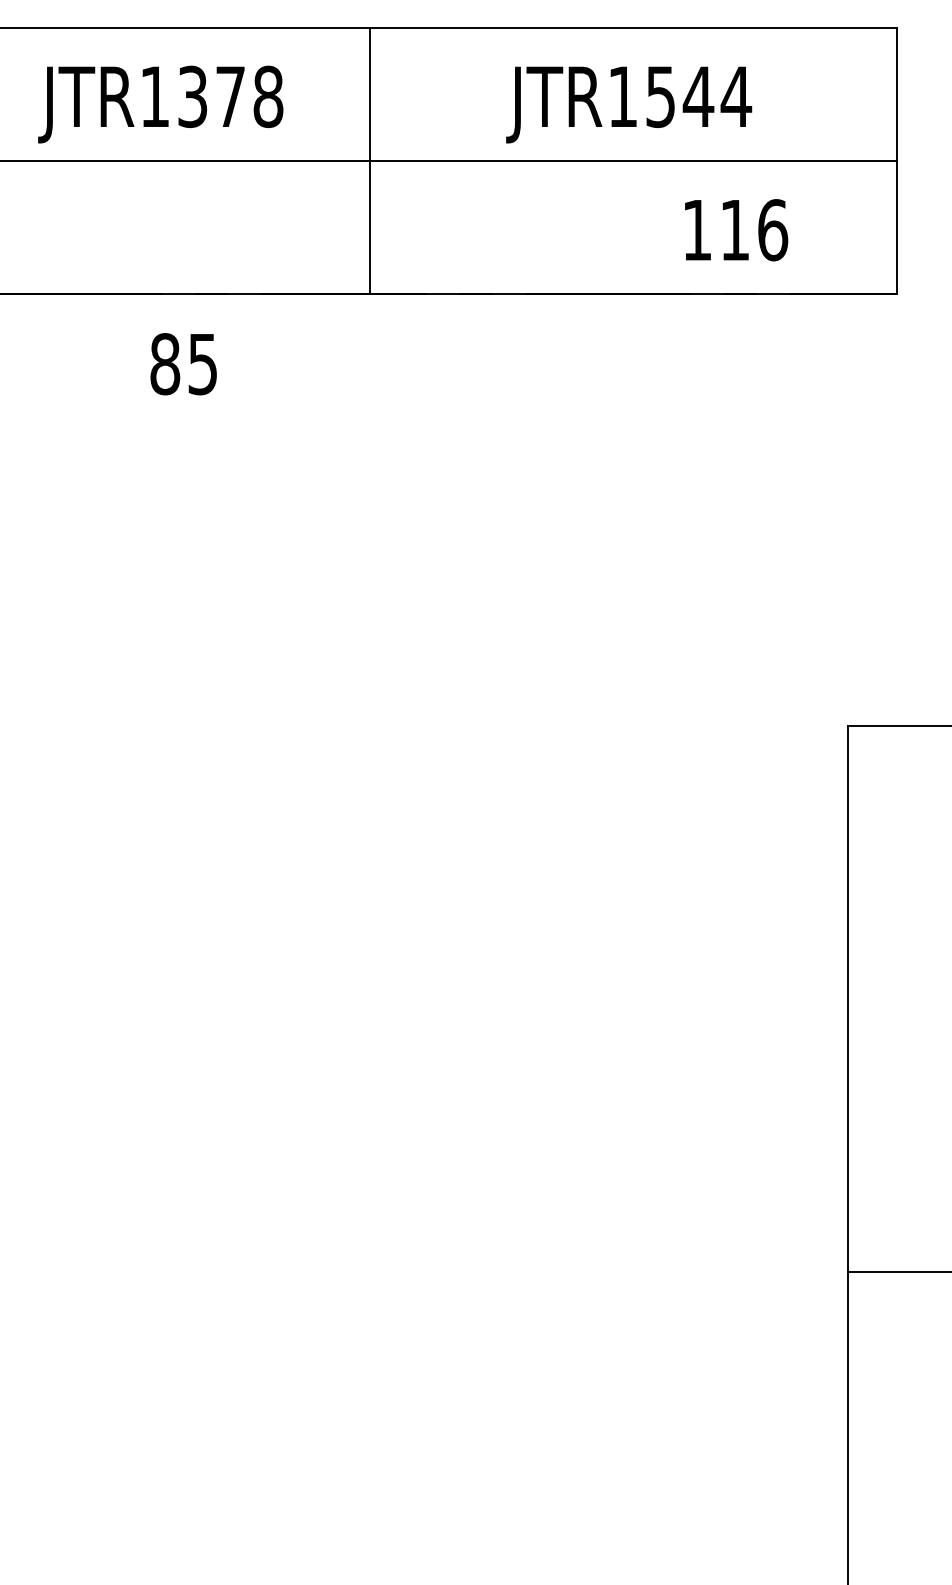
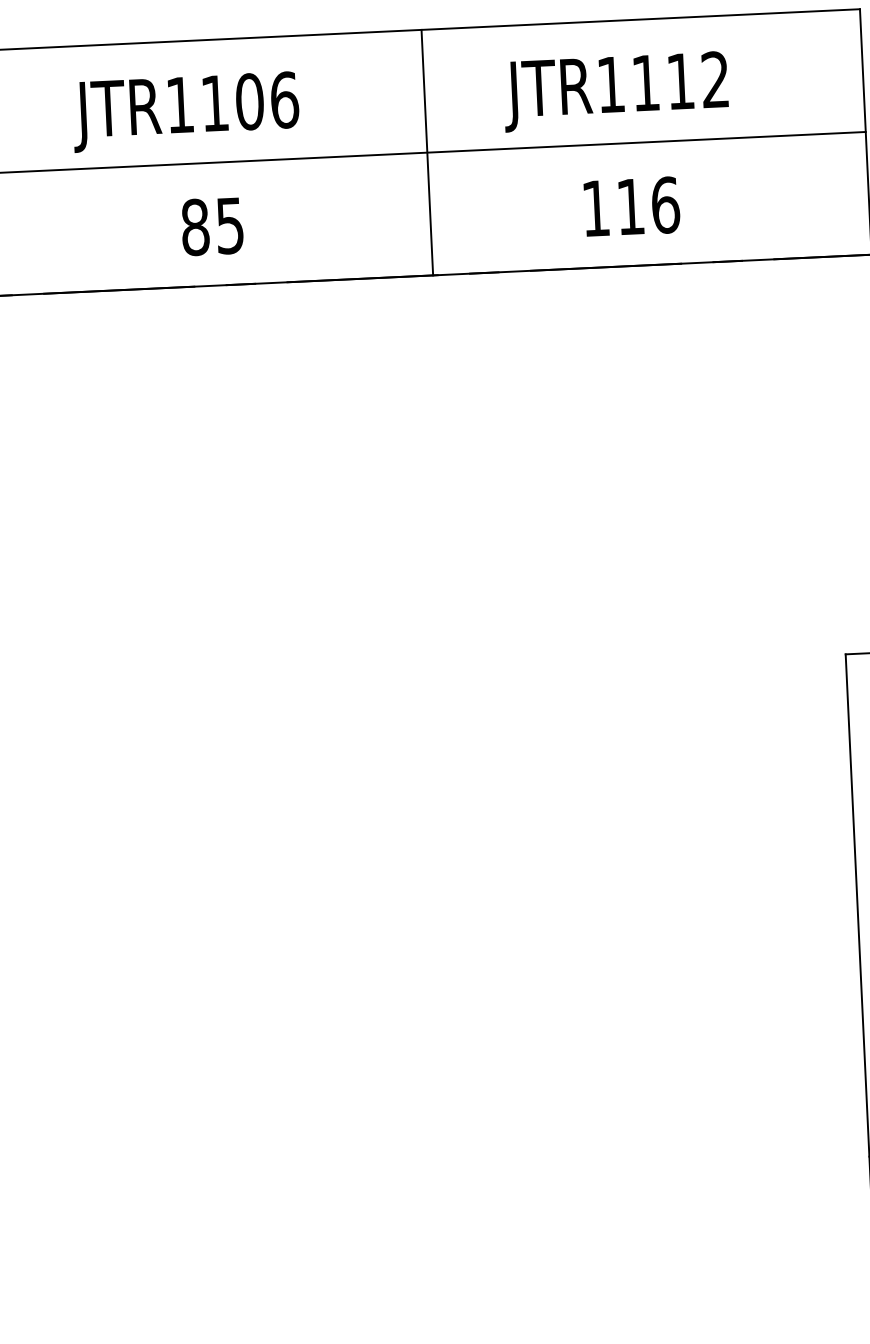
text: (230, 96) -> (249, 101), JTR1378 -> JTR1106
text: (699, 96) -> (681, 81), JTR1544 -> JTR1112
line: (370, 160) -> (427, 152), moved
text: (736, 230) -> (632, 207), moved
text: (183, 364) -> (212, 226), moved

